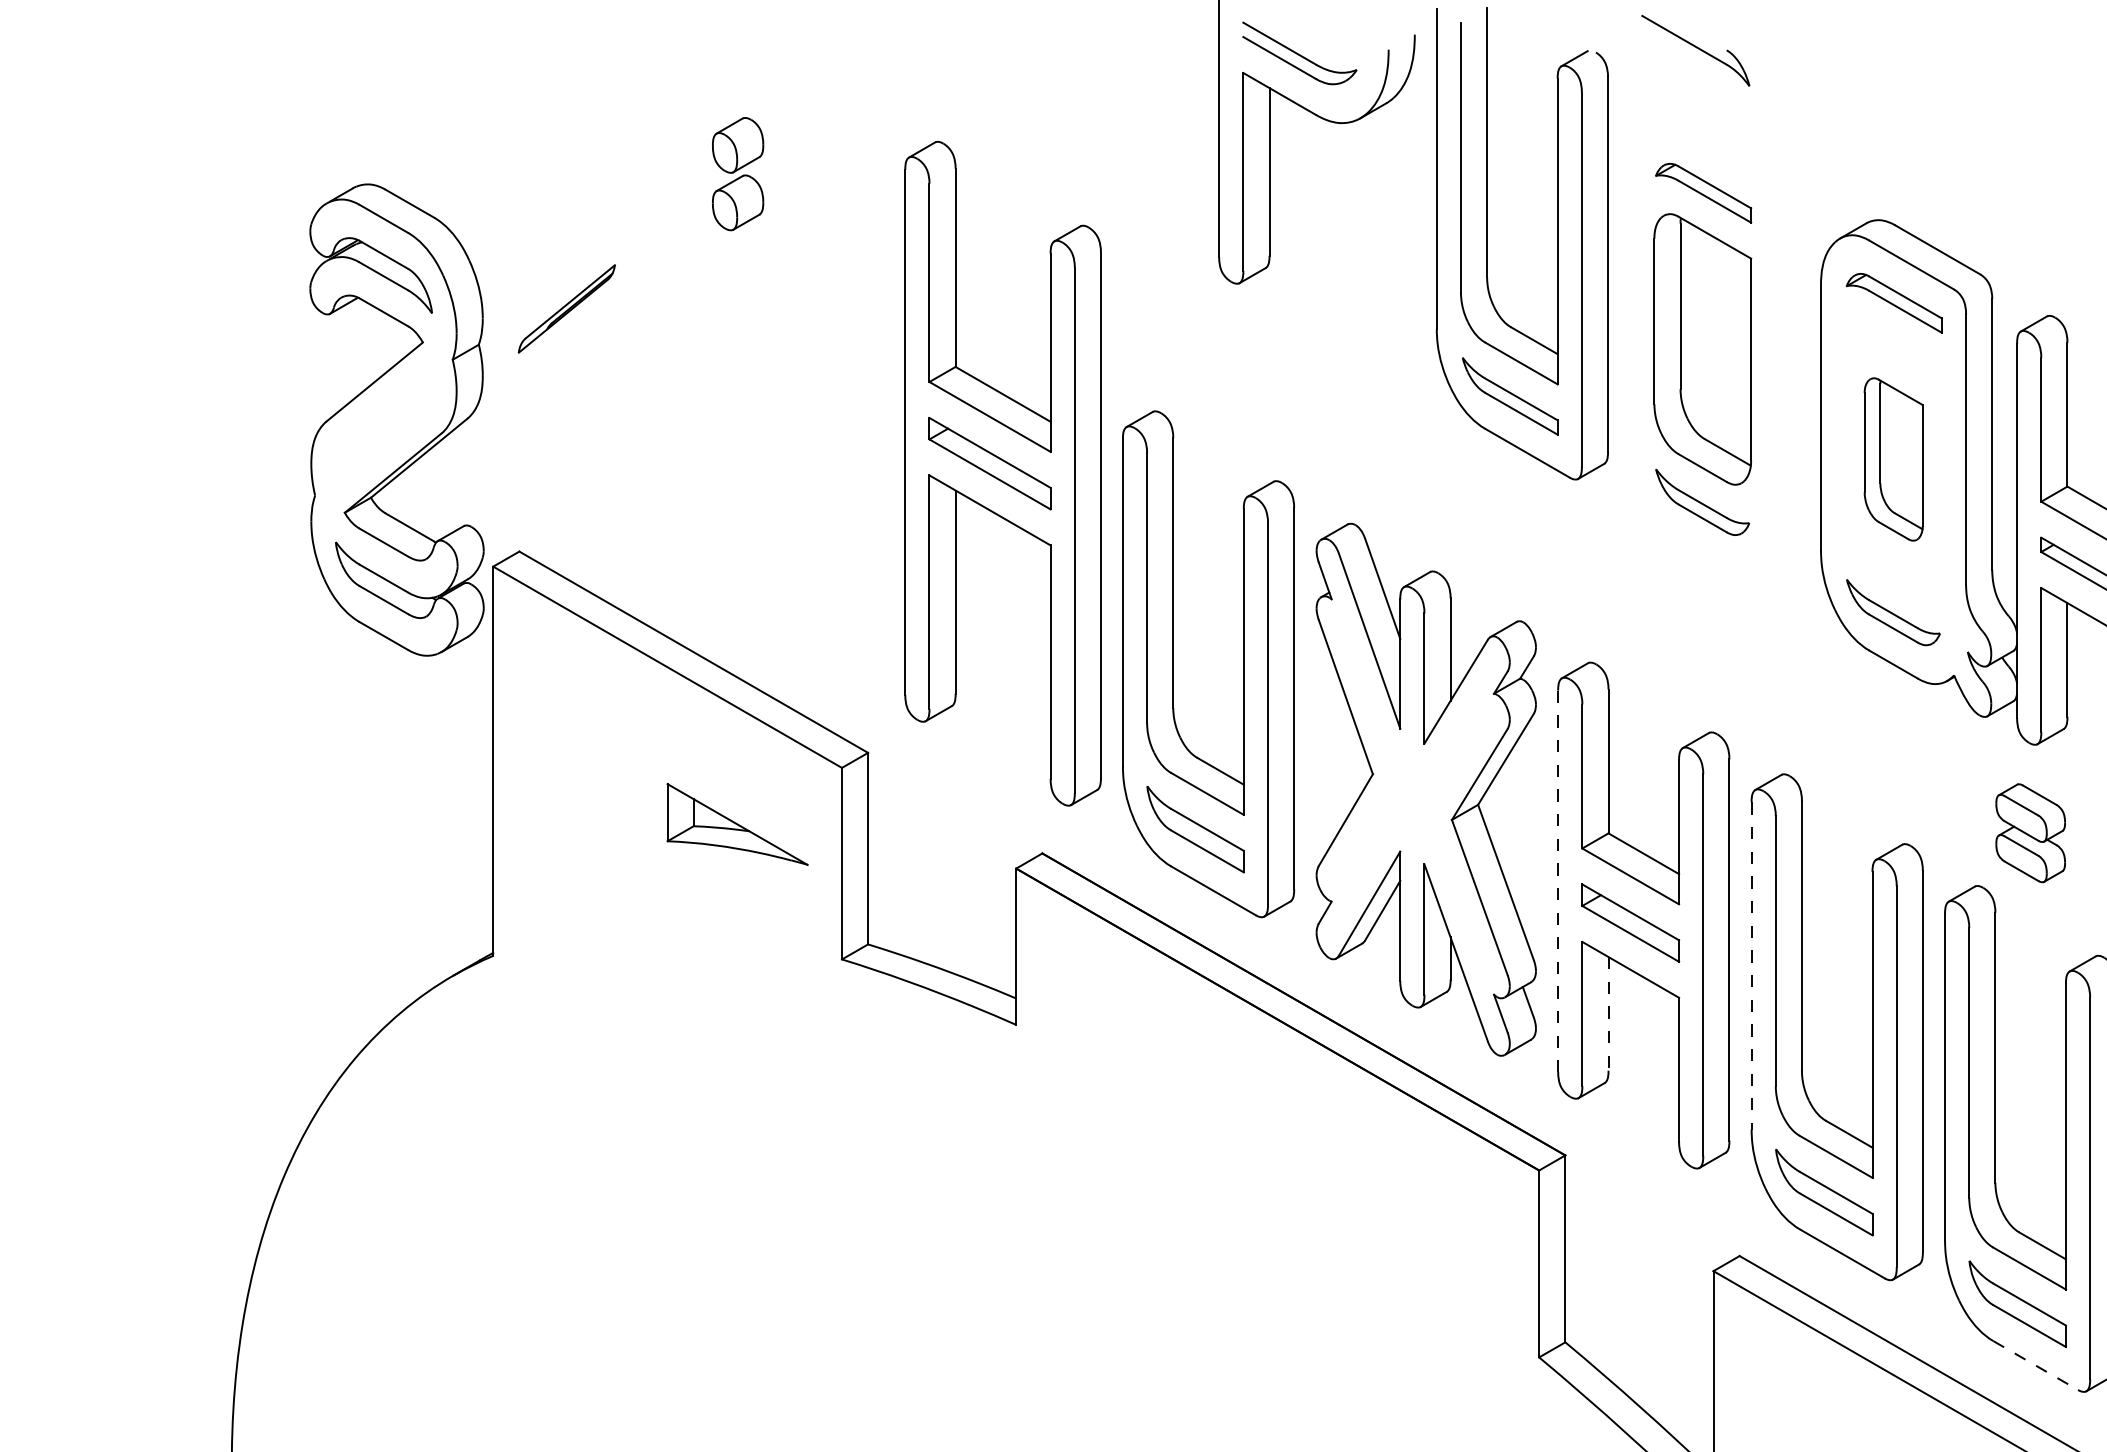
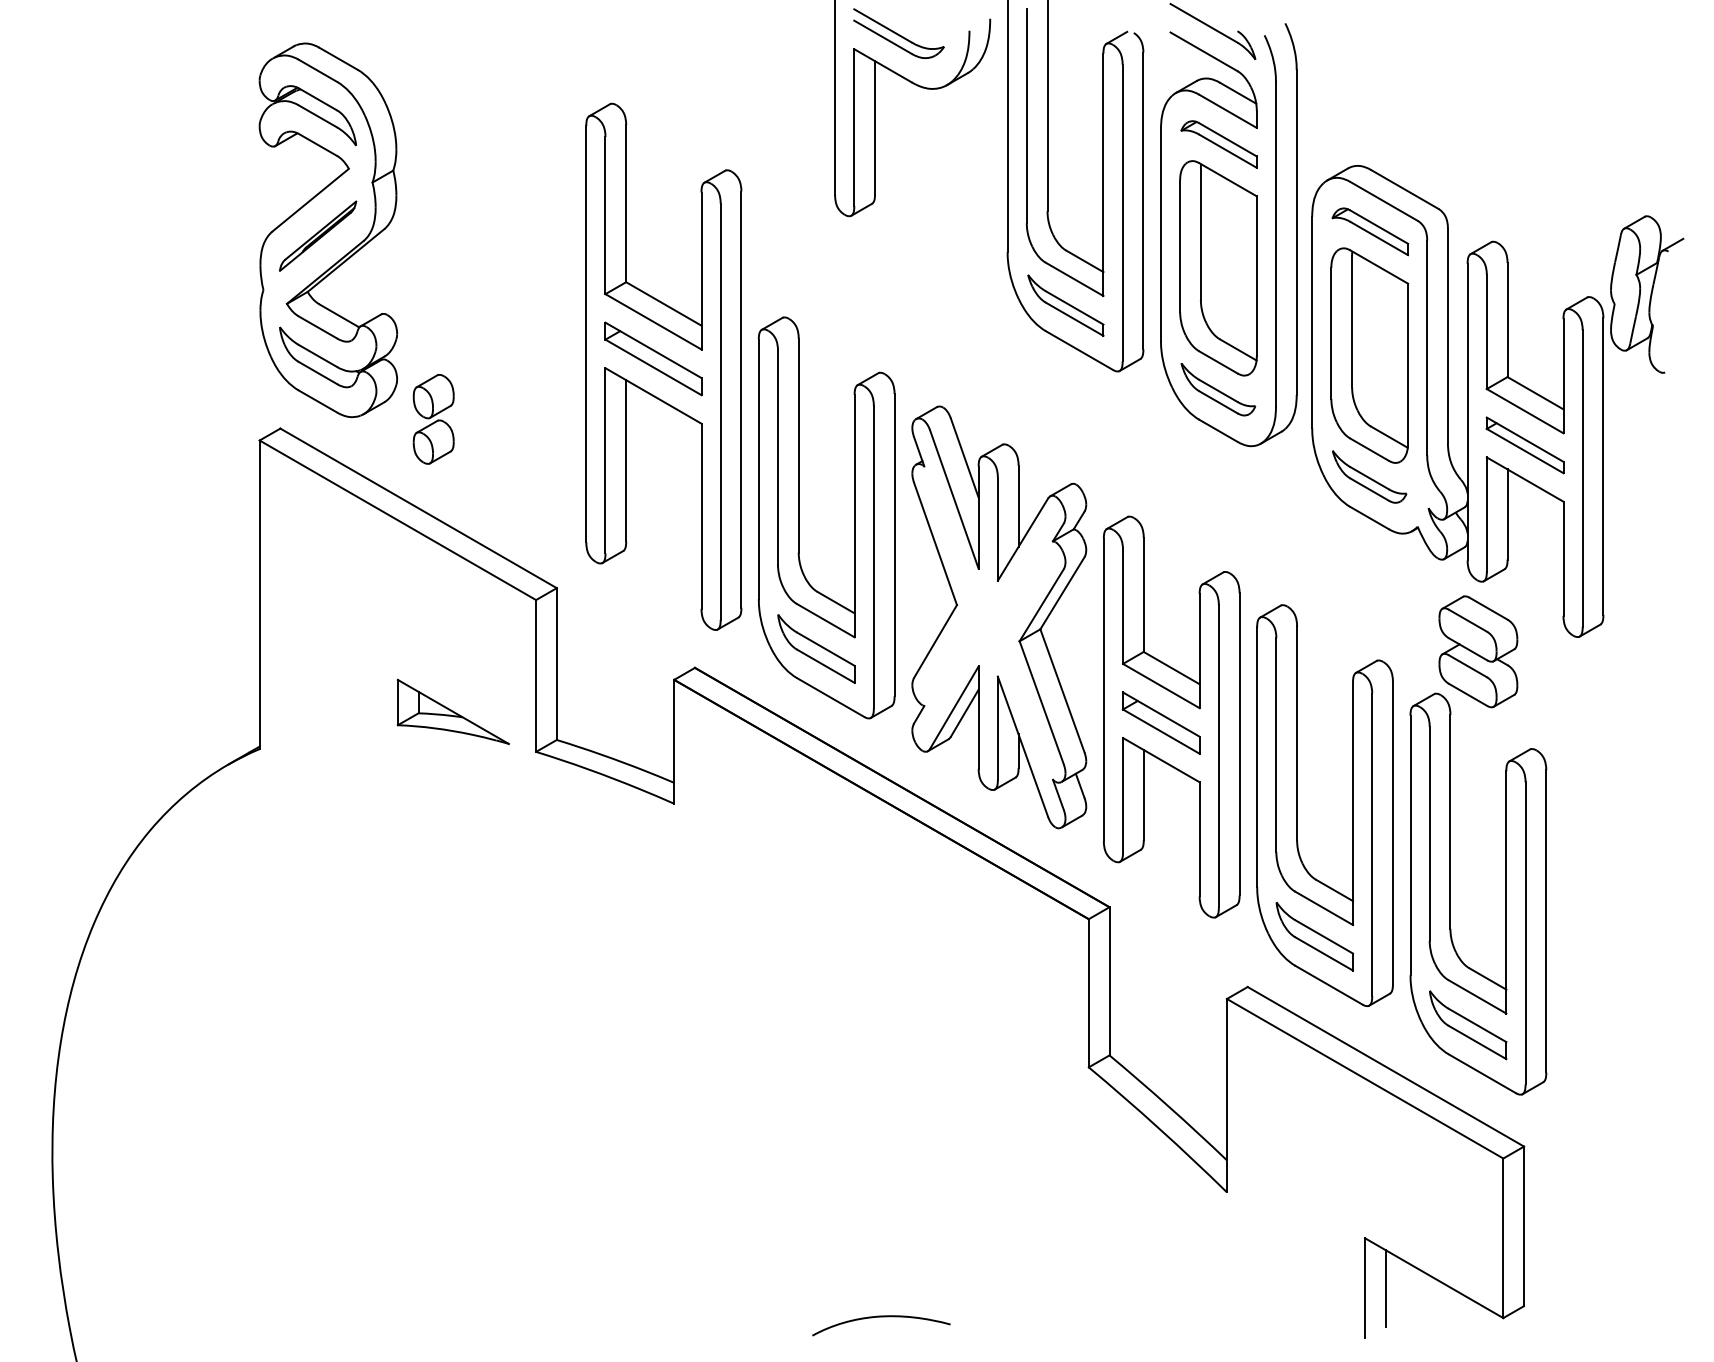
part: (737, 174) -> (433, 419), moved
part: (1774, 308) -> (1275, 235), added
part: (395, 420) -> (327, 230), moved
part: (1893, 459) -> (1369, 355), size x1.67
part: (736, 823) -> (452, 711), moved
part: (2030, 832) -> (1478, 651), size x1.43
line: (1557, 881) -> (1103, 690), dashed -> solid
line: (1752, 966) -> (1257, 757), dashed -> solid
line: (1608, 1014) -> (1143, 795), dashed -> solid
line: (2035, 1365) -> (1482, 1073), dashed -> solid

